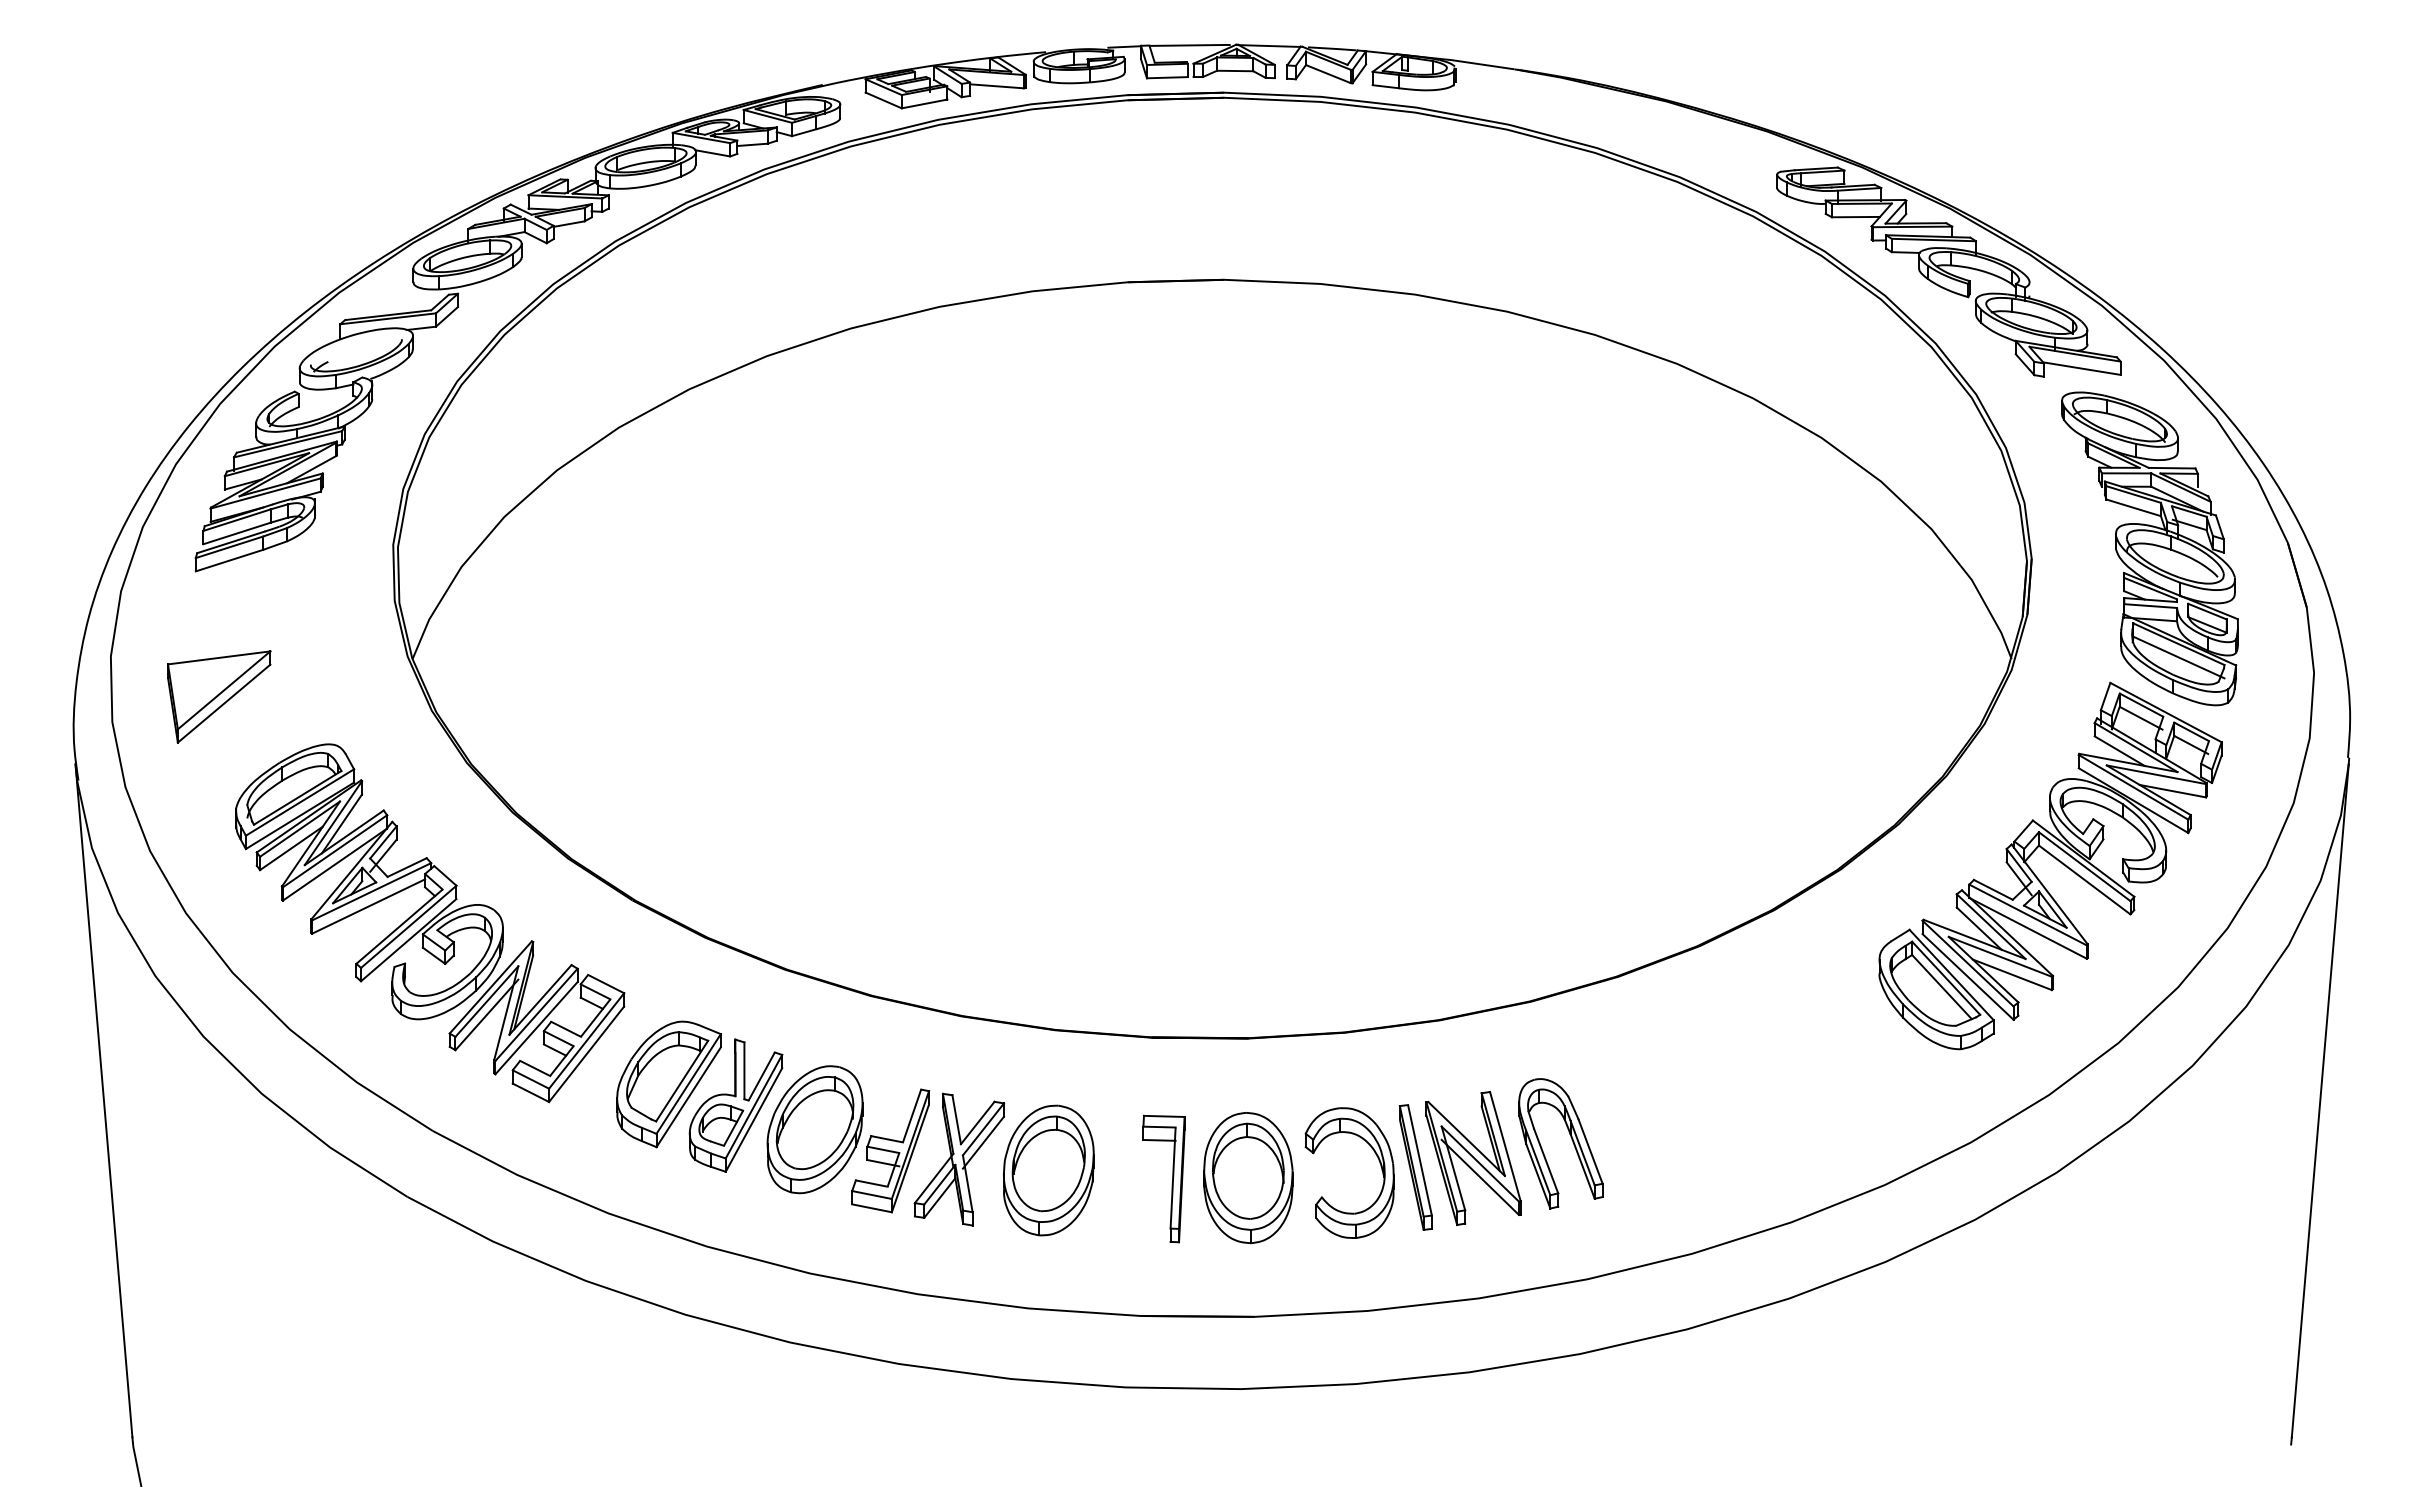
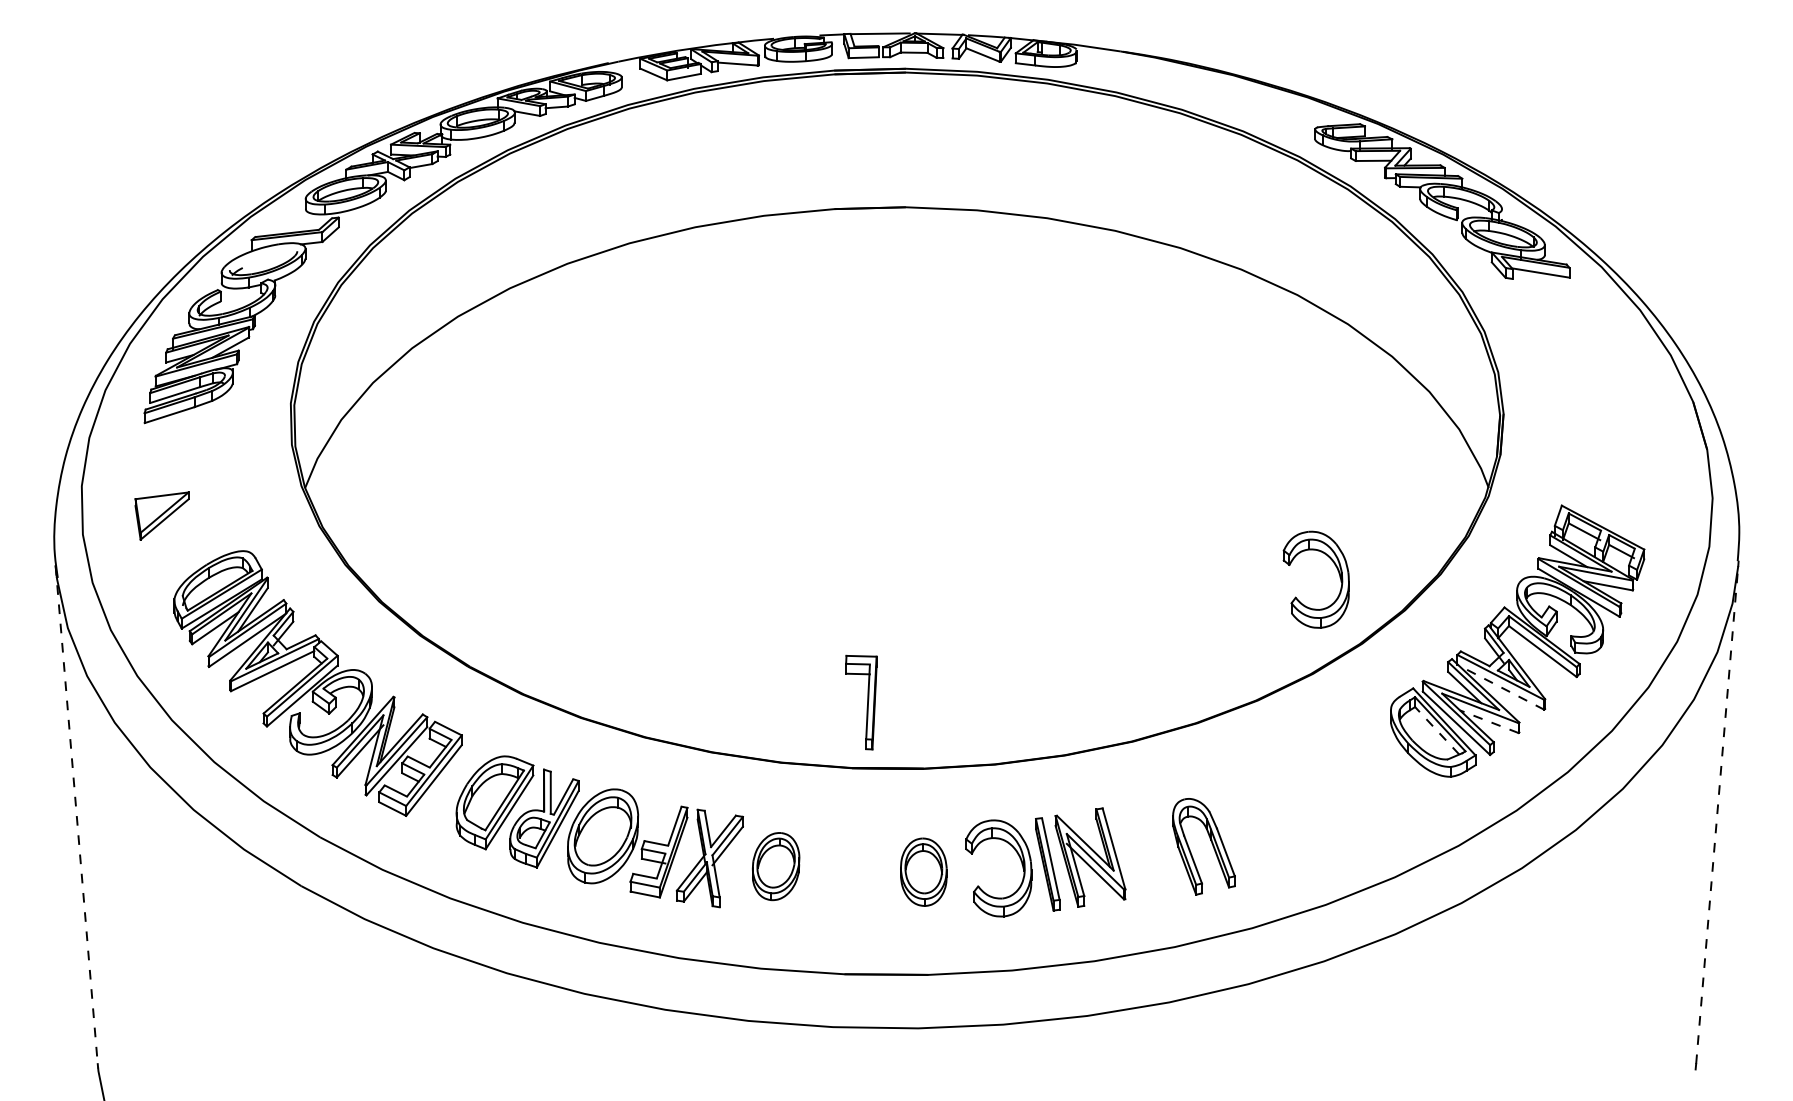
part: (2149, 548) -> (1590, 406), removed
part: (219, 696) -> (162, 515), size x0.7
part: (1806, 768) -> (1336, 569), added
line: (2027, 928) -> (1500, 687), solid -> dashed
line: (2011, 974) -> (1488, 721), solid -> dashed
line: (1941, 987) -> (1436, 731), solid -> dashed
line: (103, 1100) -> (76, 814), solid -> dashed
line: (2320, 1100) -> (1717, 814), solid -> dashed
part: (1570, 1137) -> (1211, 842), moved
part: (1048, 1170) -> (775, 866), size x0.7
part: (1172, 1178) -> (867, 702), moved
part: (1248, 1178) -> (923, 872), size x0.7

